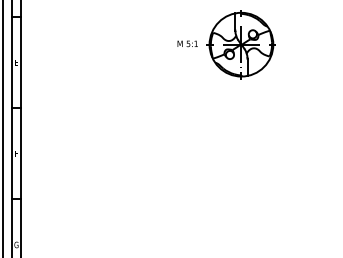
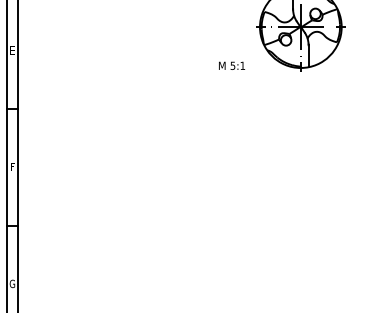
text: (187, 43) -> (231, 65), moved

